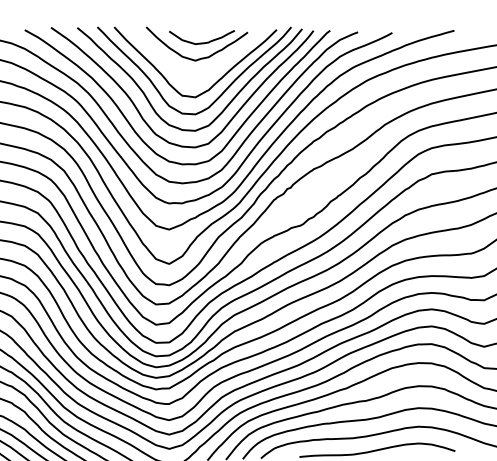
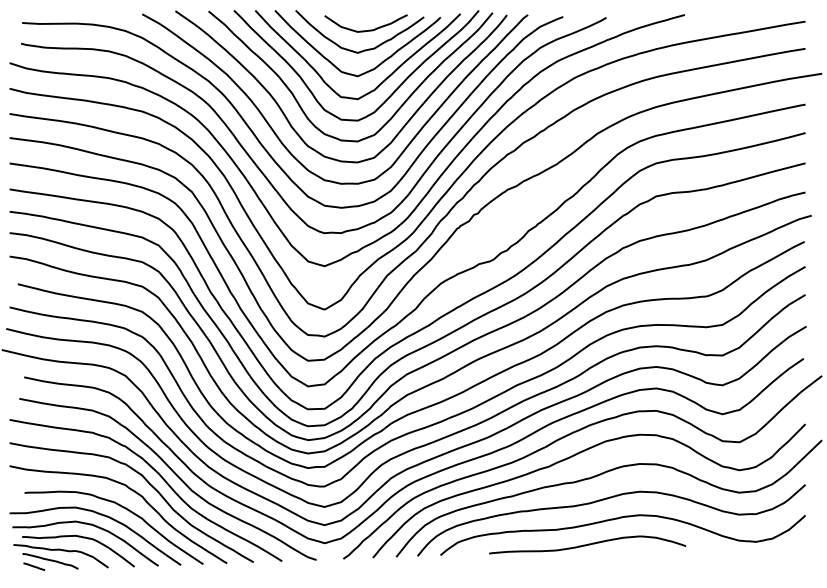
curve: (205, 73) -> (370, 69), added

